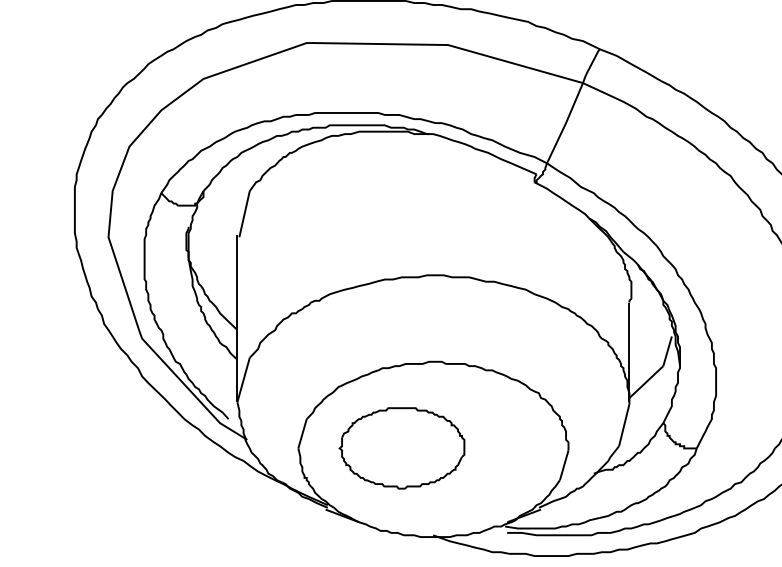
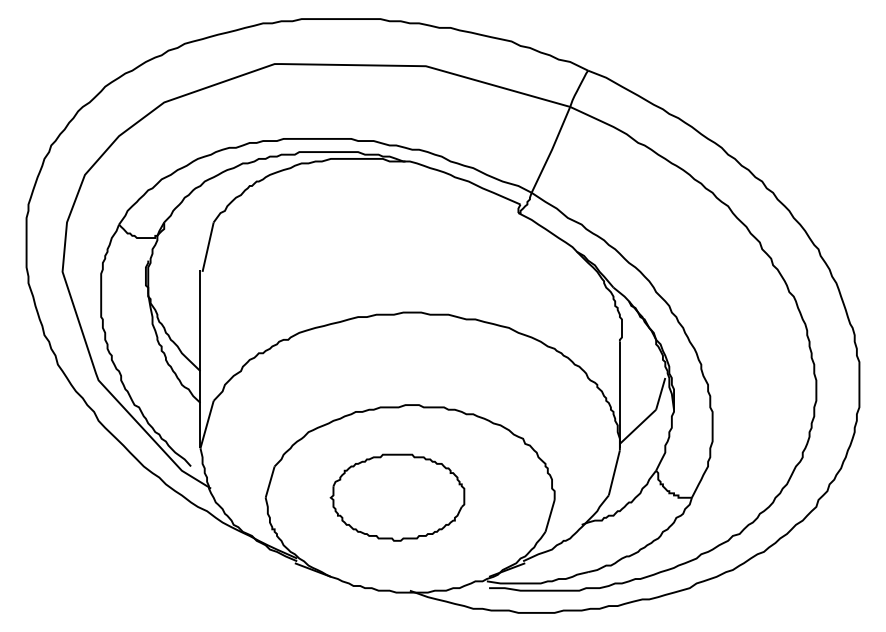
part: (401, 448) -> (397, 497), moved

